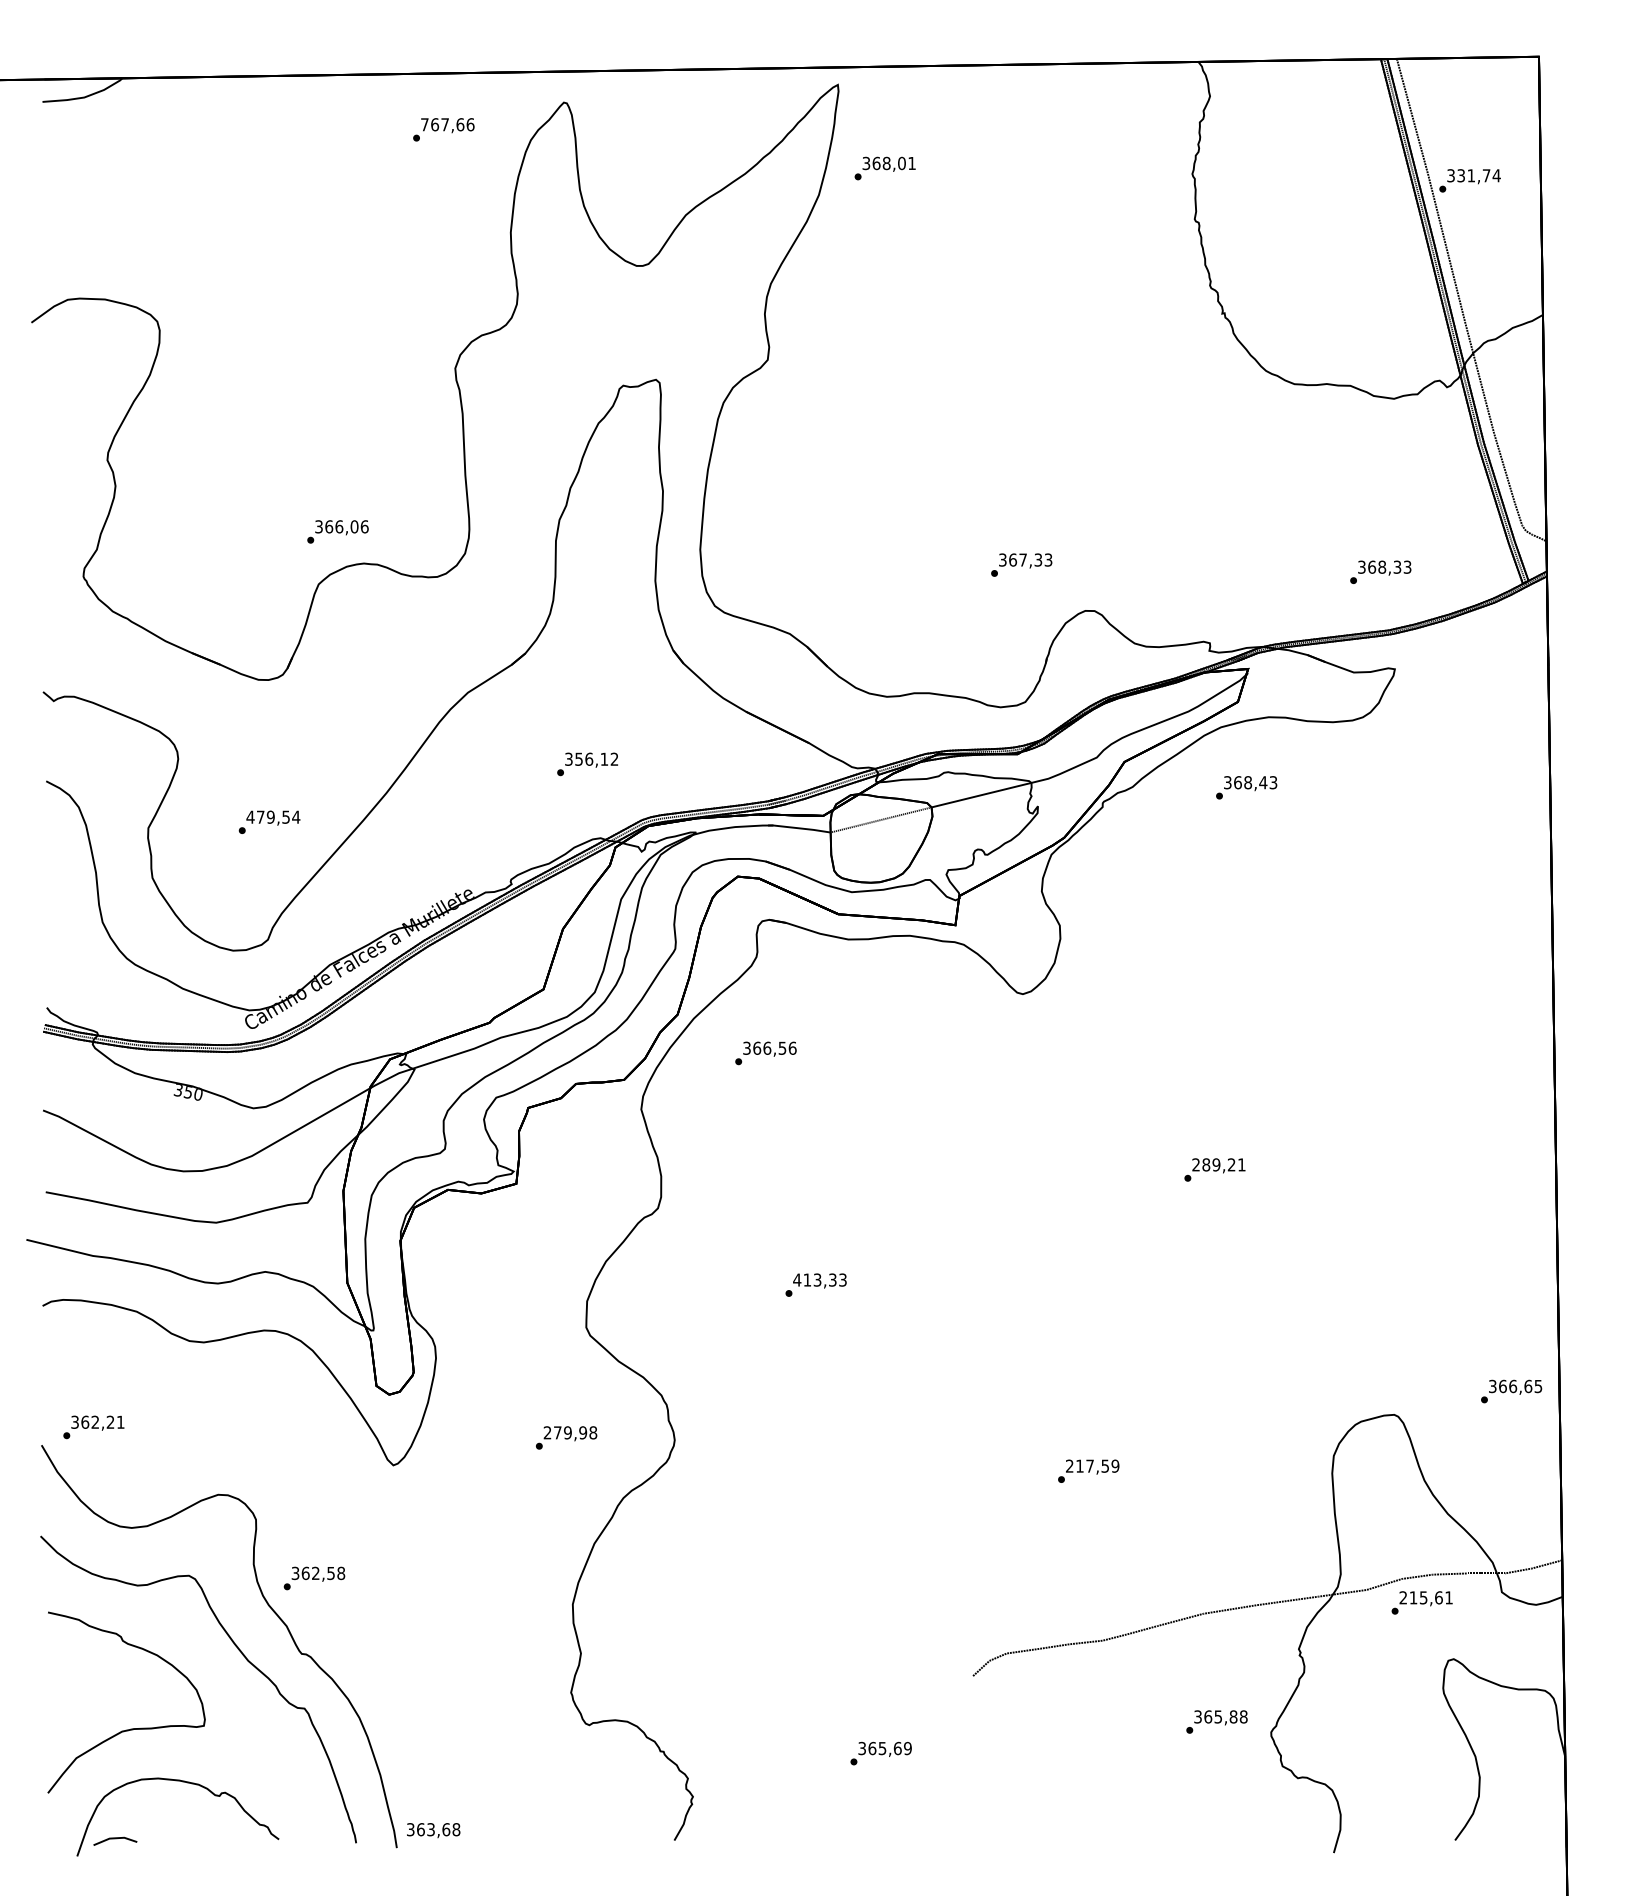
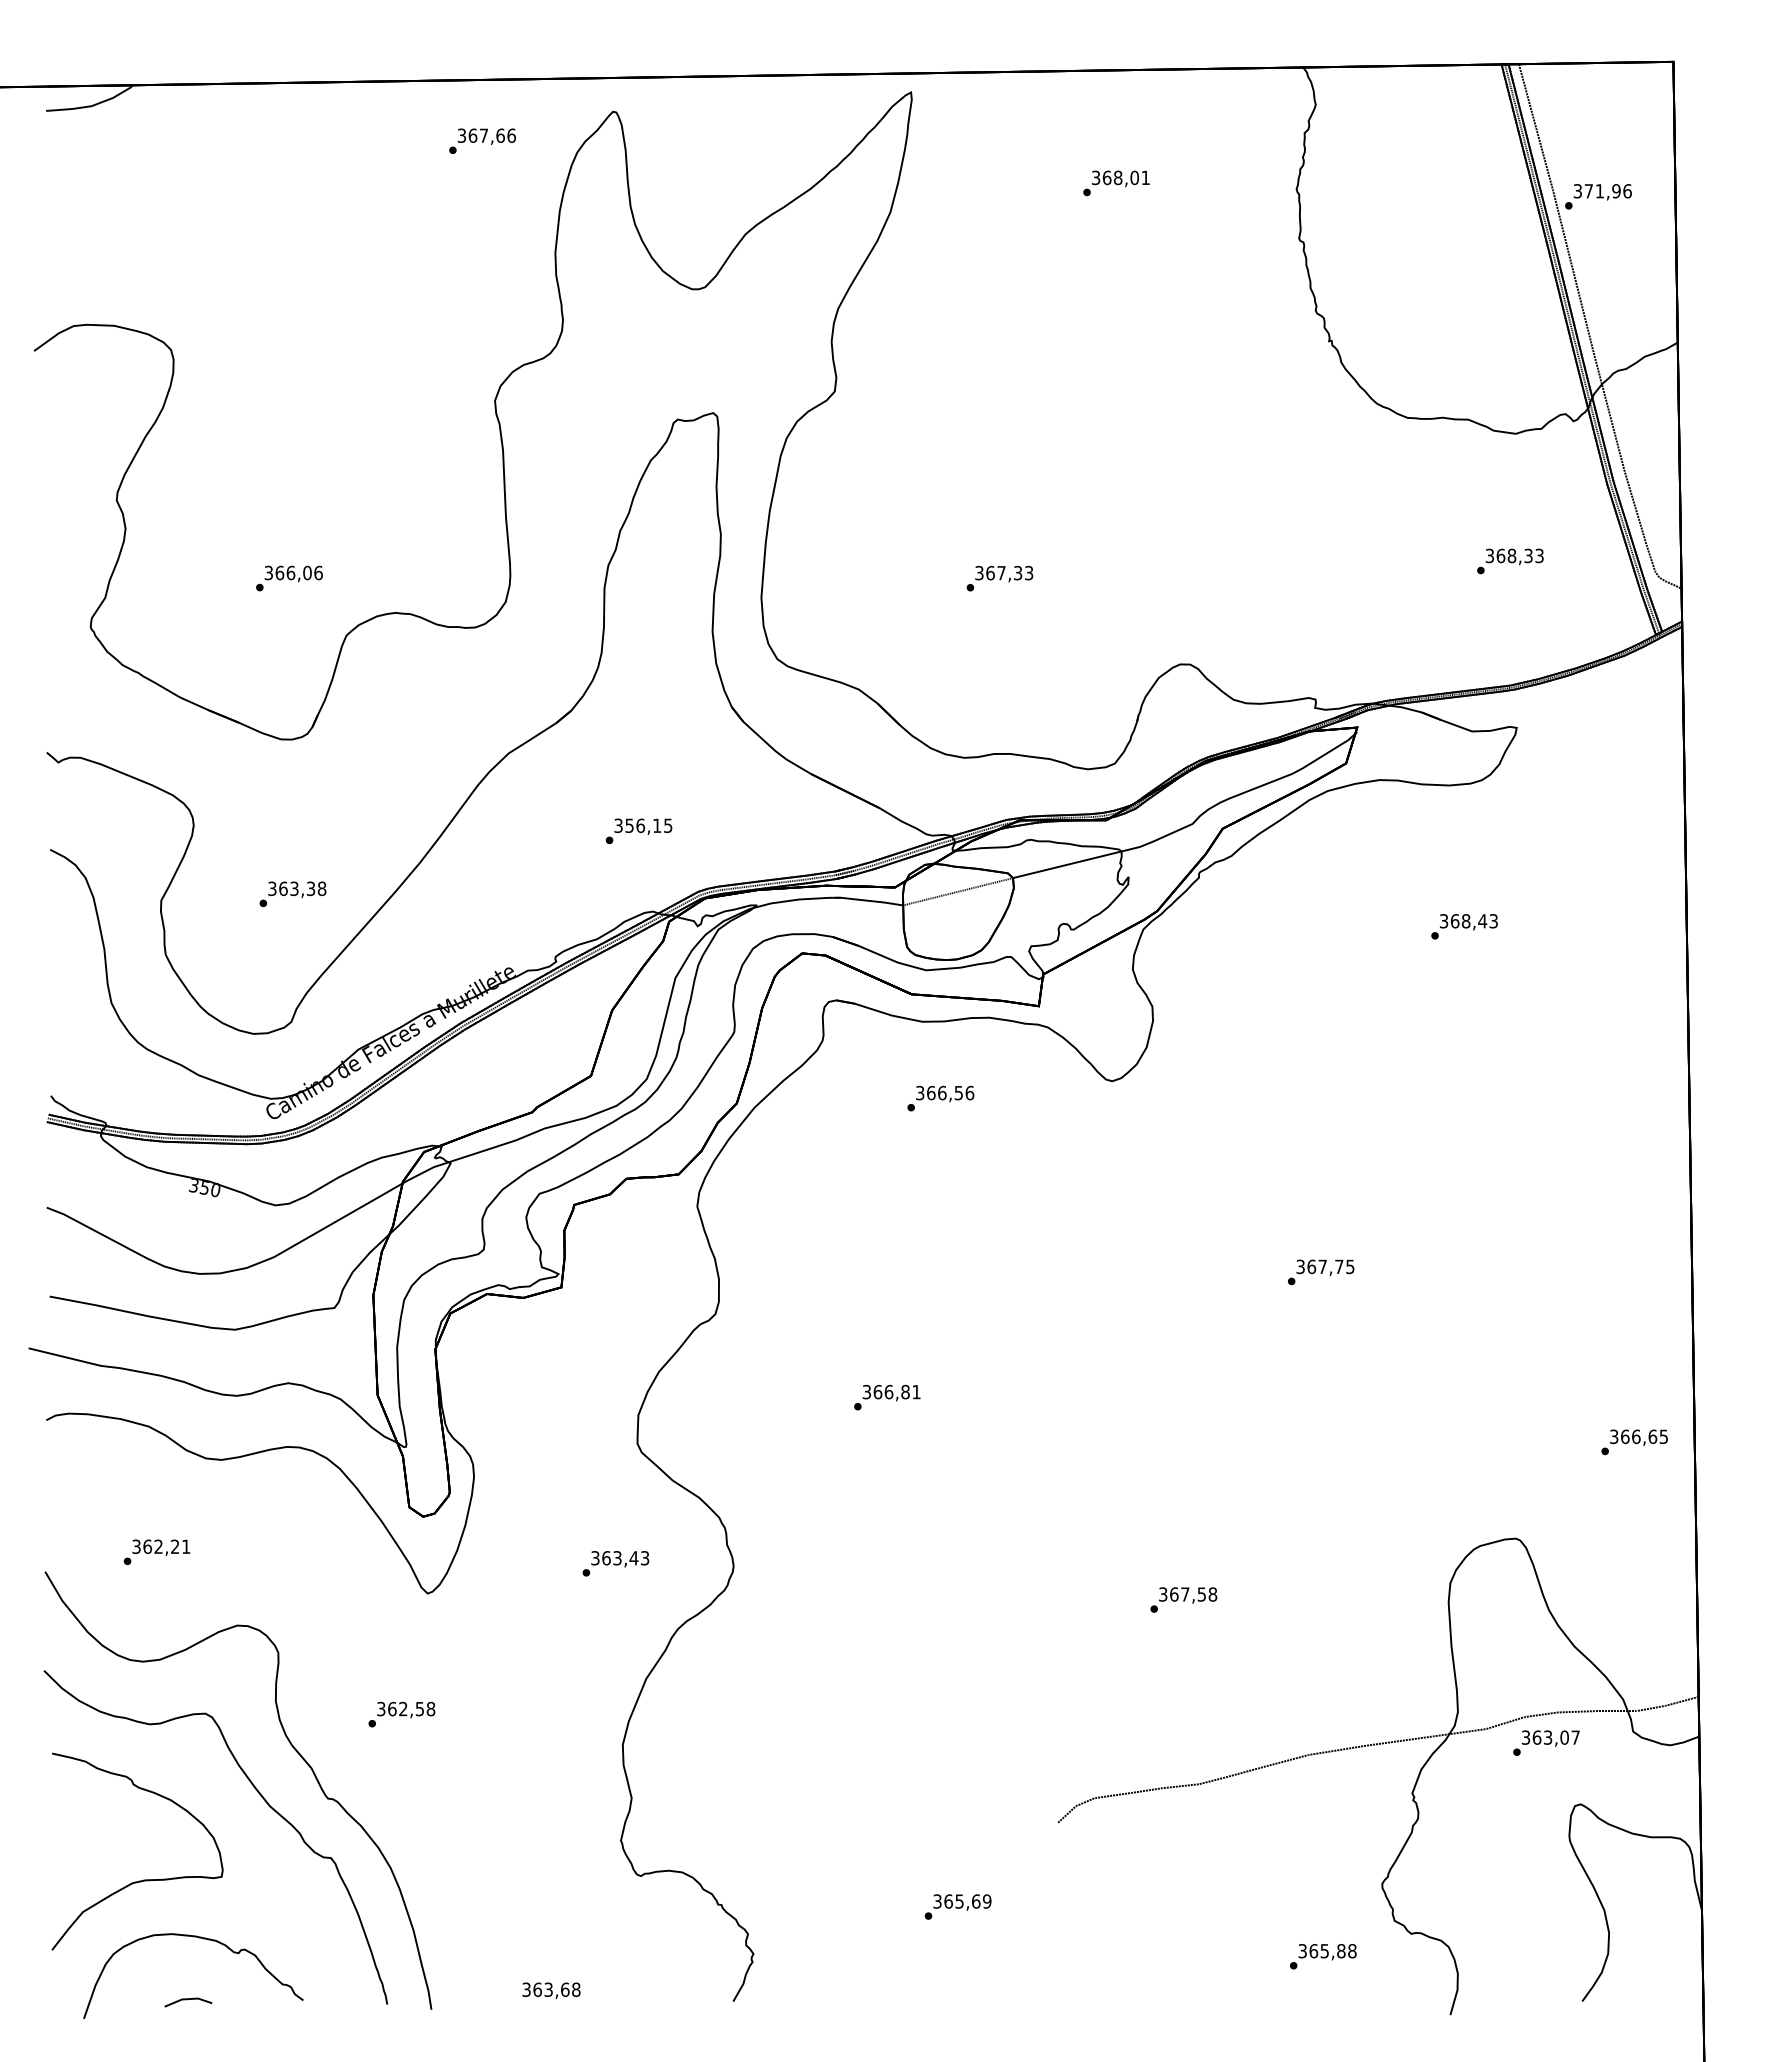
text: (424, 124) -> (461, 135), 767,66 -> 367,66
text: (885, 168) -> (1116, 183), moved
text: (1479, 175) -> (1608, 191), 331,74 -> 371,96
text: (338, 531) -> (289, 578), moved
text: (1021, 564) -> (999, 578), moved
text: (1380, 572) -> (1510, 561), moved
text: (614, 759) -> (668, 825), 356,12 -> 356,15
text: (1246, 787) -> (1464, 926), moved
text: (272, 816) -> (296, 888), 479,54 -> 363,38
text: (765, 1053) -> (940, 1098), moved
text: (1219, 1164) -> (1325, 1266), 289,21 -> 367,75
text: (819, 1279) -> (891, 1391), 413,33 -> 366,81
text: (1511, 1391) -> (1634, 1442), moved
text: (93, 1426) -> (156, 1551), moved
text: (570, 1433) -> (620, 1558), 279,98 -> 363,43
text: (1093, 1466) -> (1188, 1594), 217,59 -> 367,58
text: (314, 1578) -> (401, 1714), moved
text: (1425, 1597) -> (1550, 1737), 215,61 -> 363,07
text: (1217, 1721) -> (1323, 1956), moved
text: (433, 1830) -> (551, 1990), moved
line: (114, 1839) -> (187, 2000), moved

